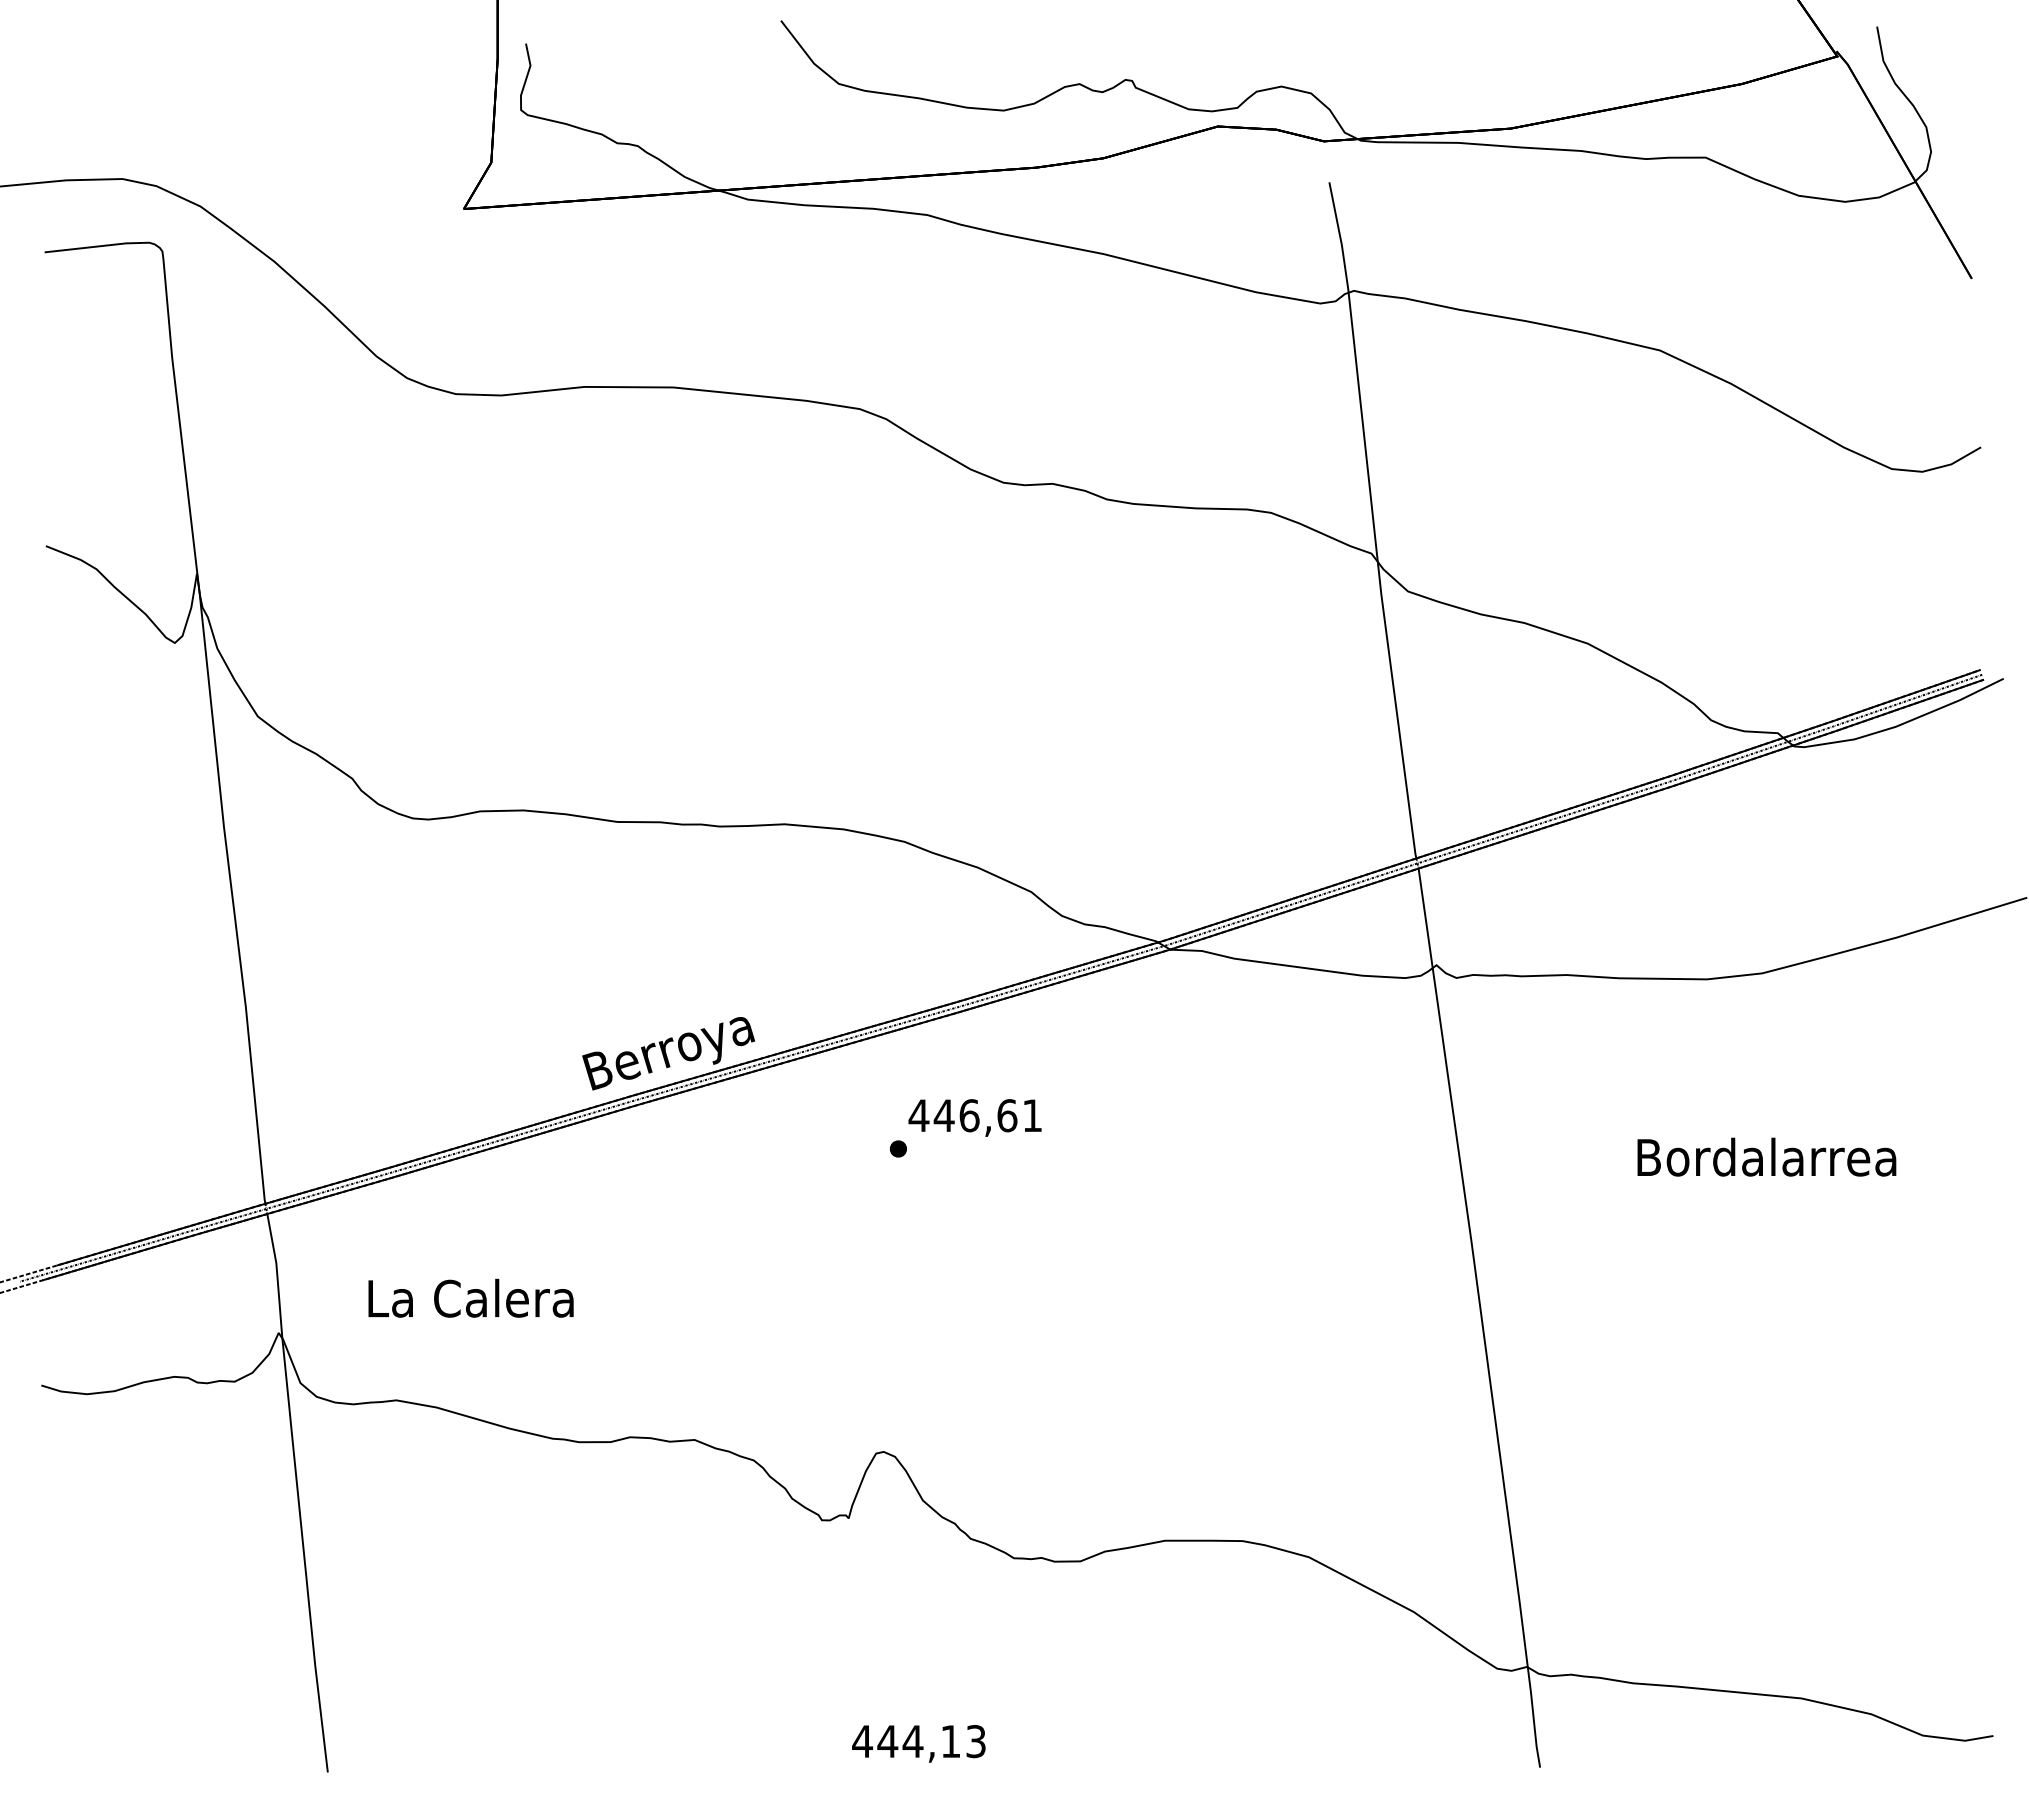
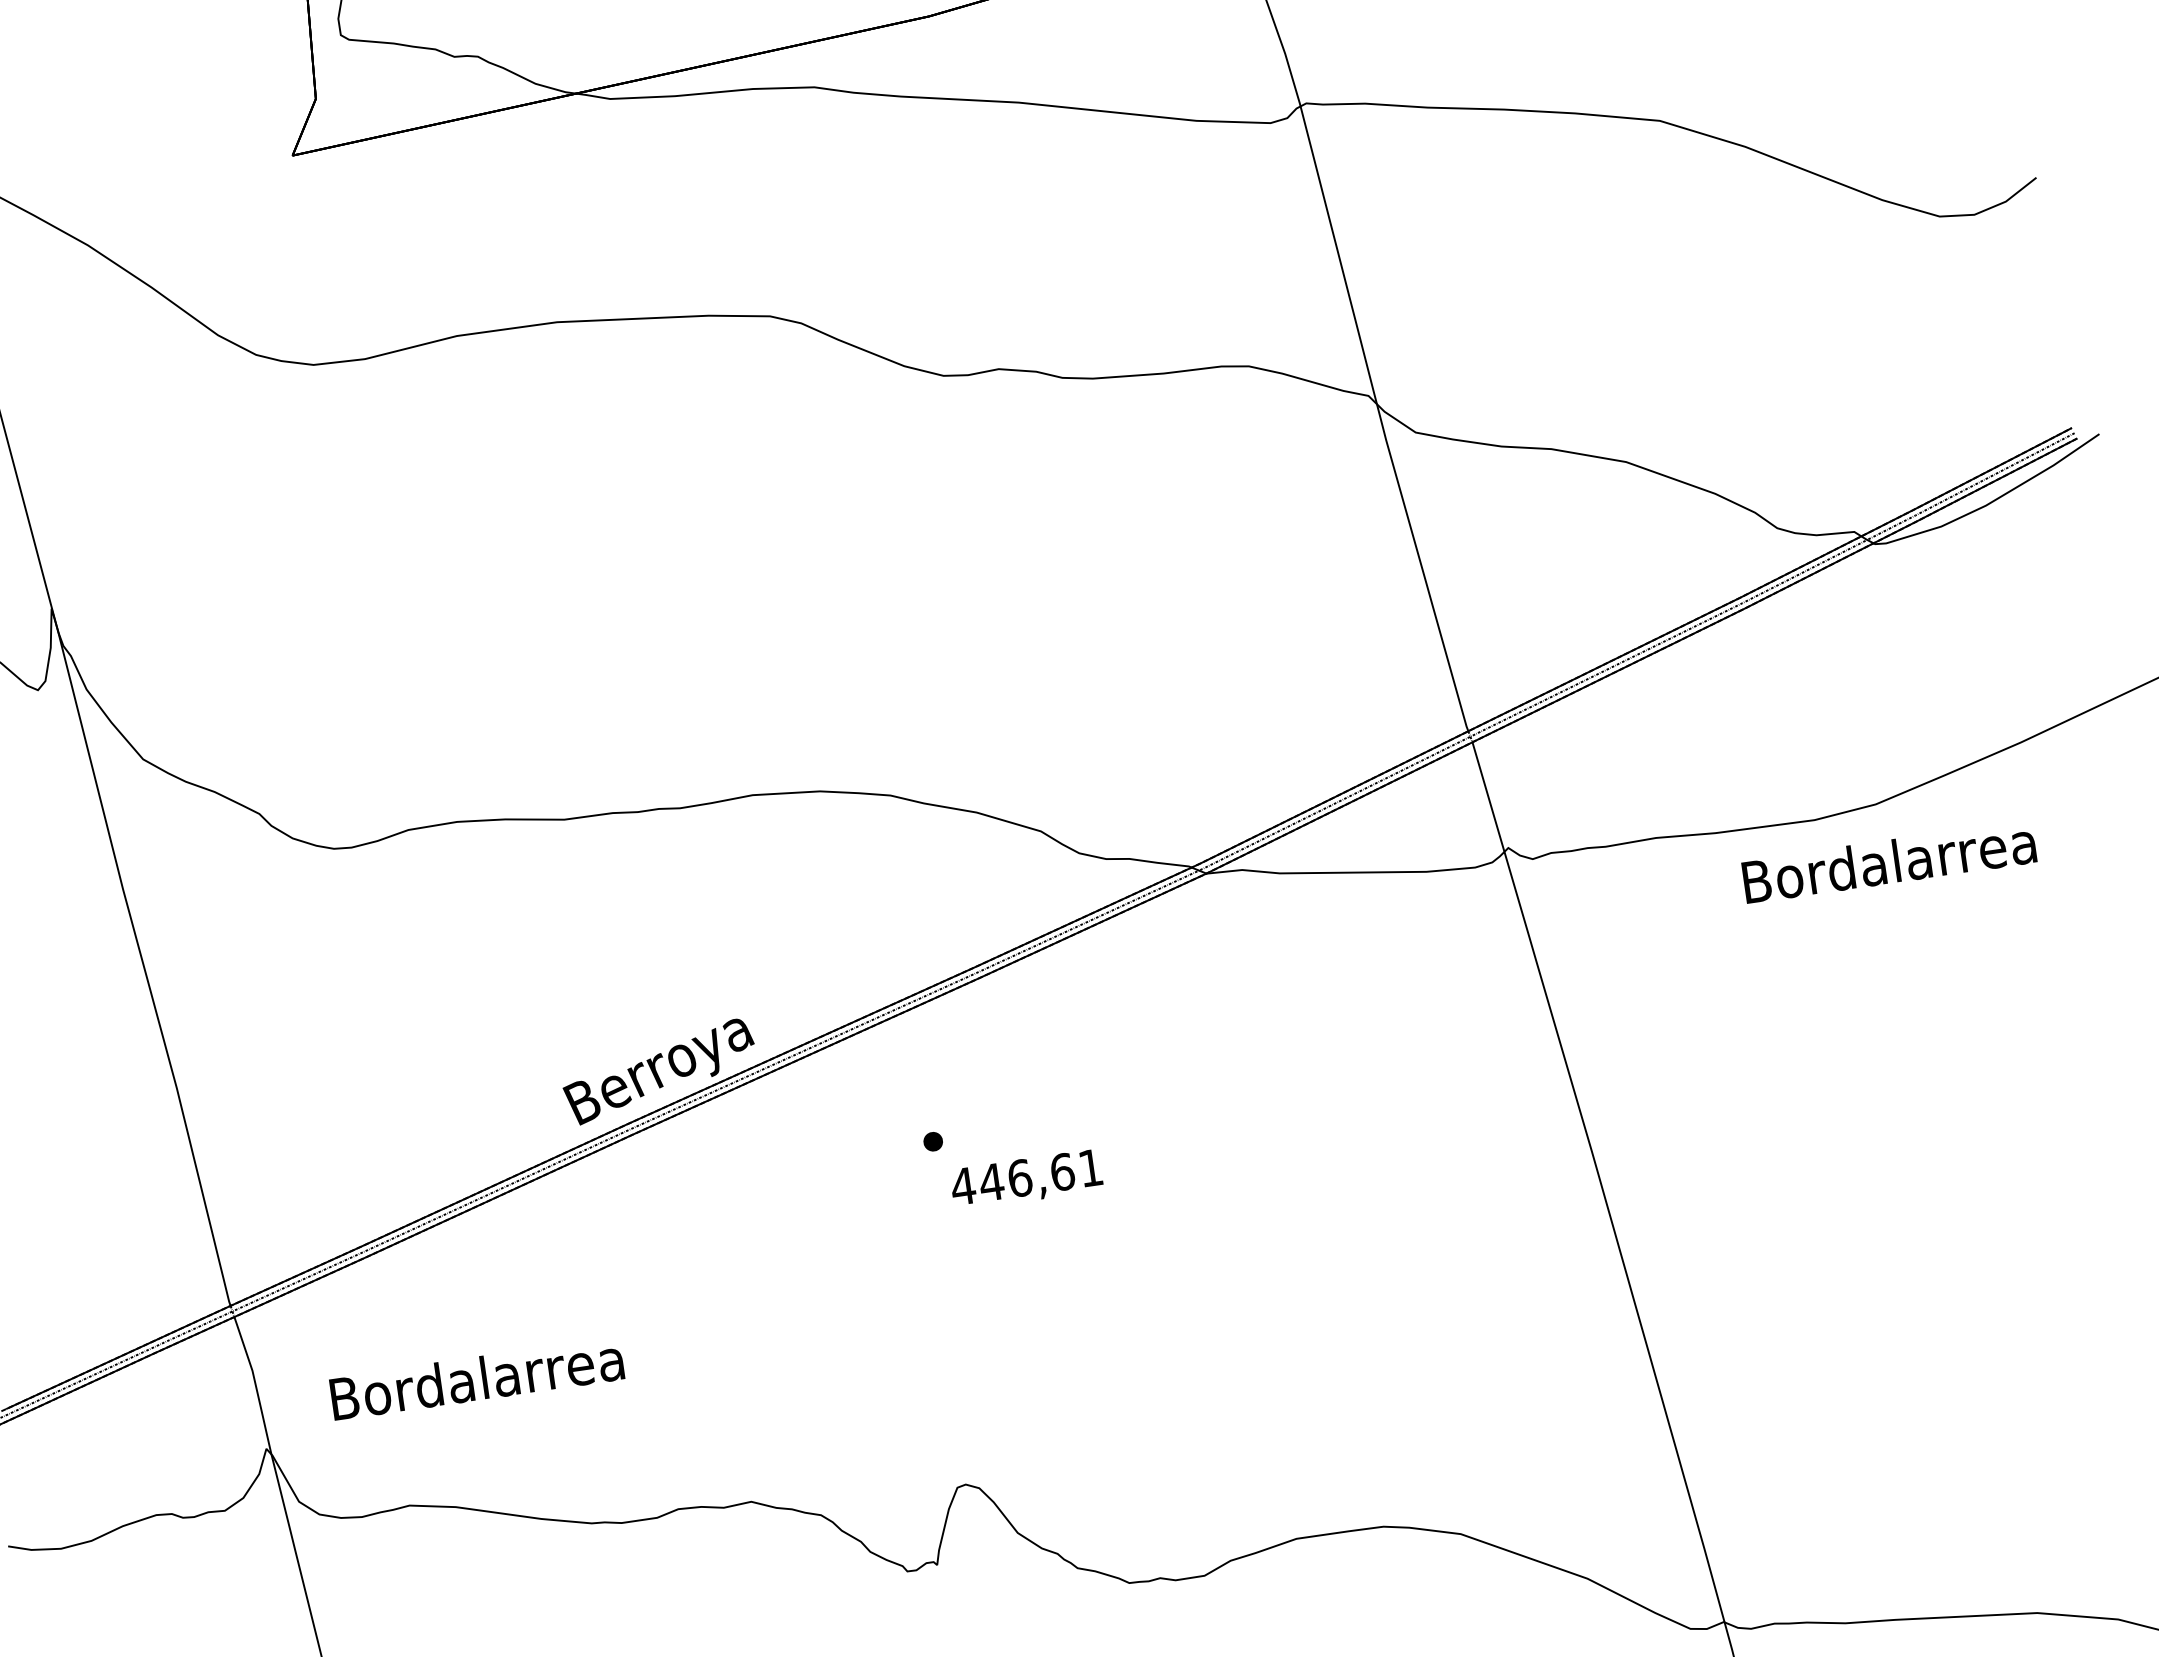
text: (974, 1117) -> (1025, 1179), moved
text: (1766, 1156) -> (1888, 861), moved
text: (470, 1297) -> (476, 1377), La Calera -> Bordalarrea

